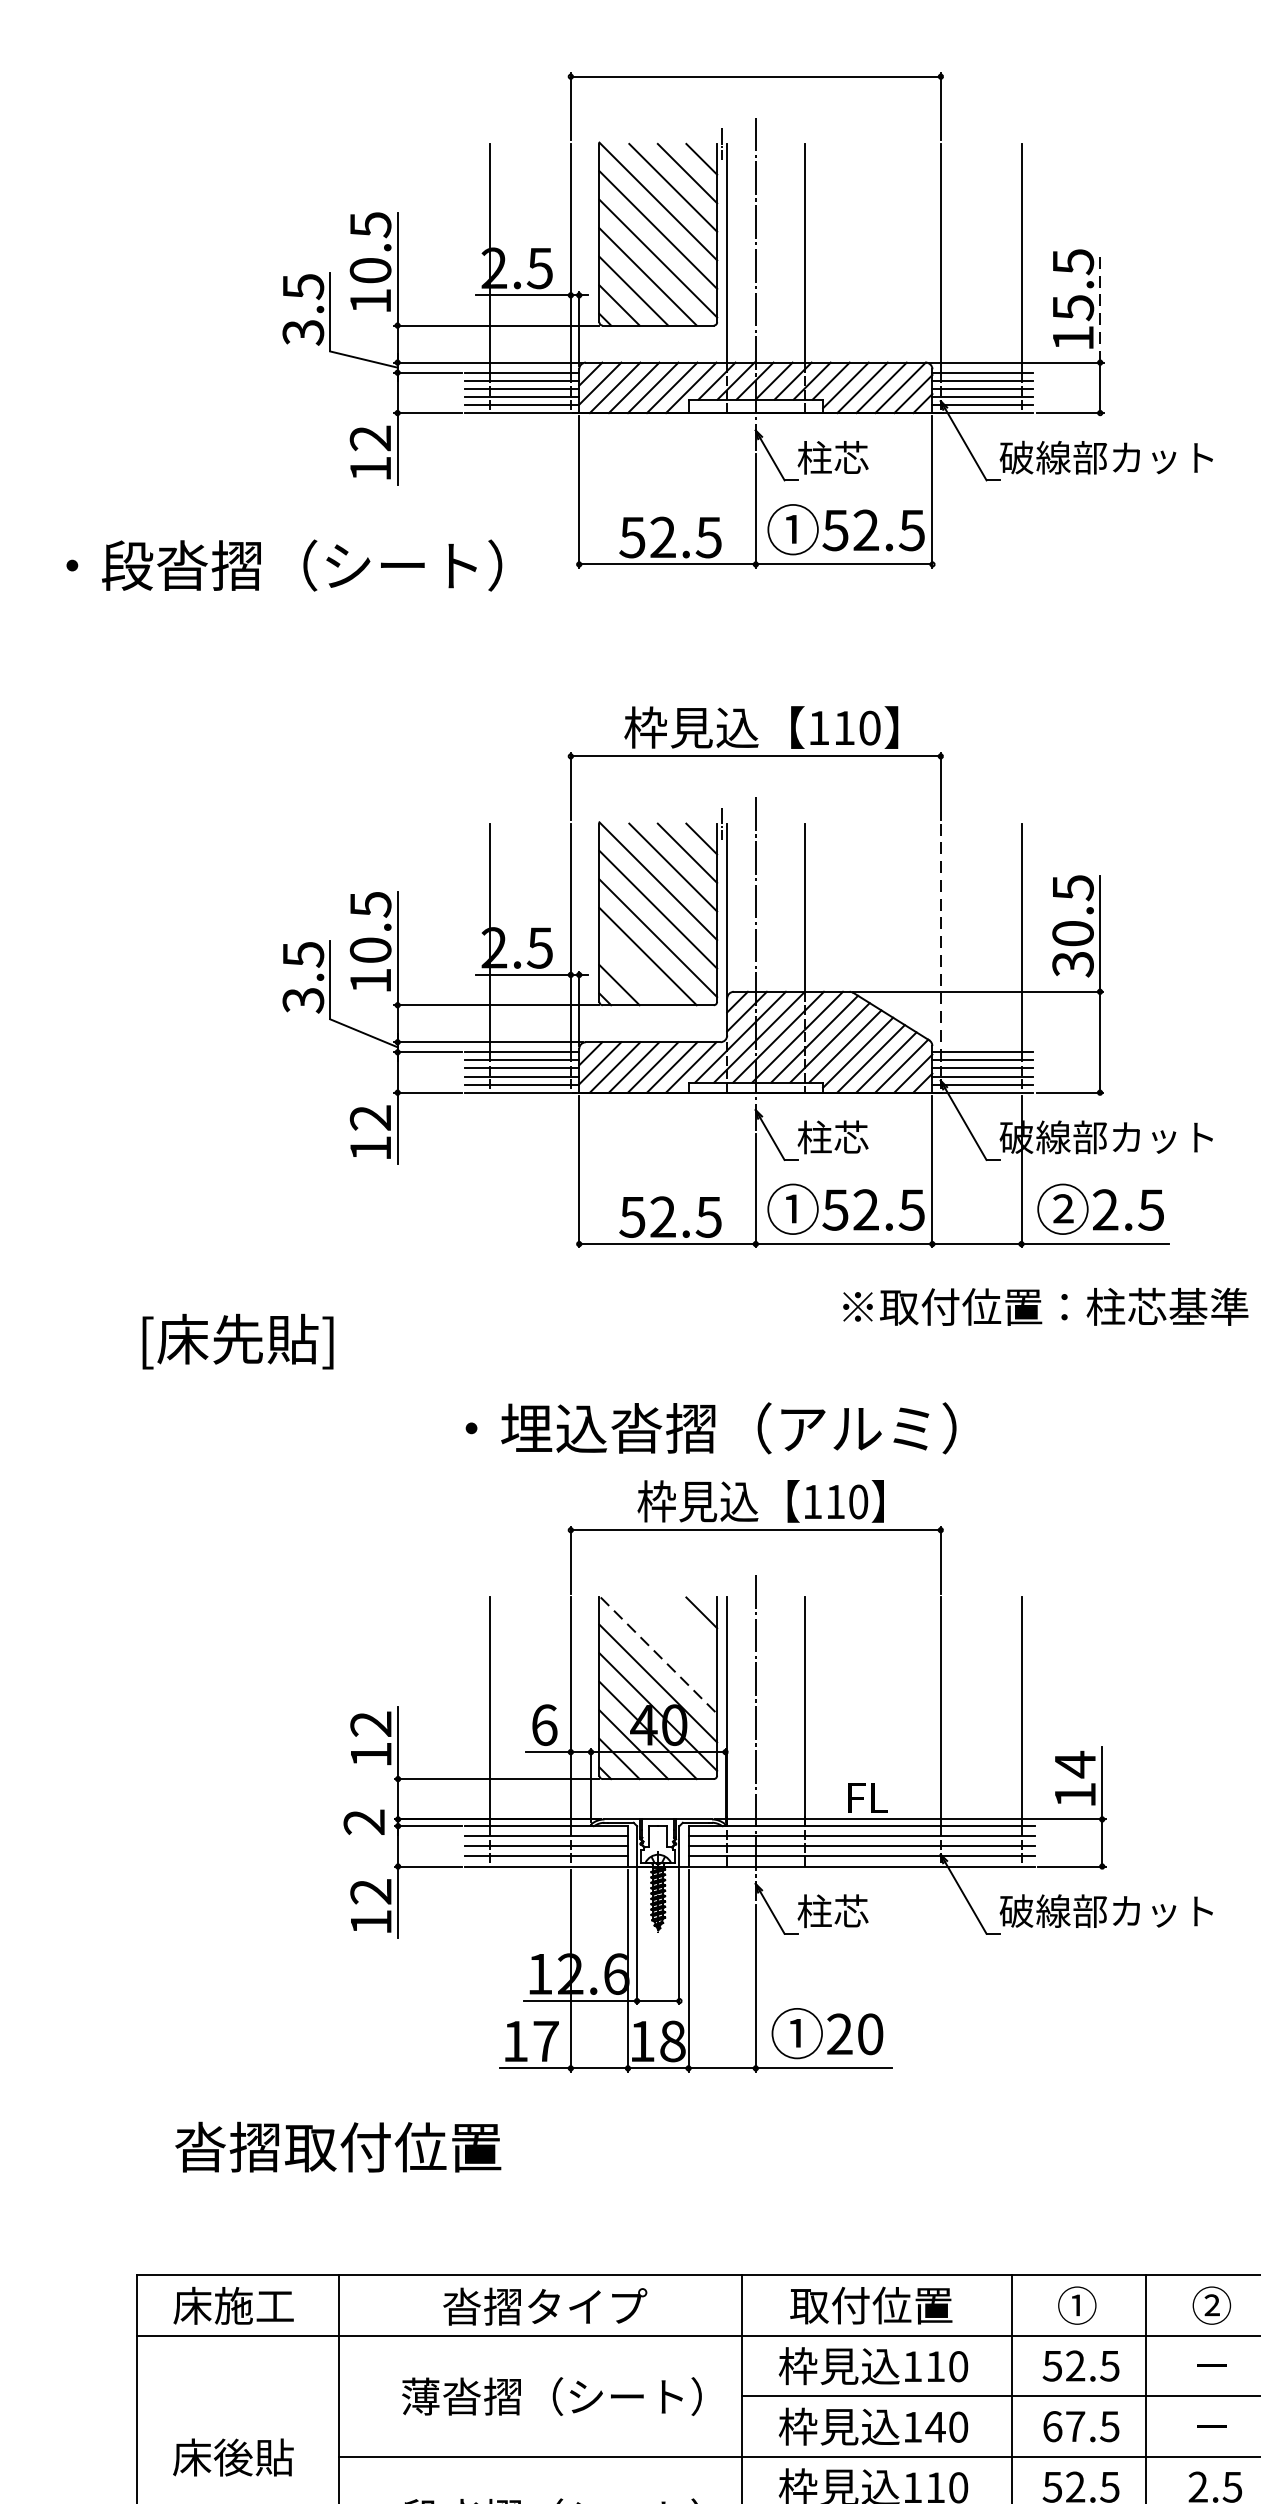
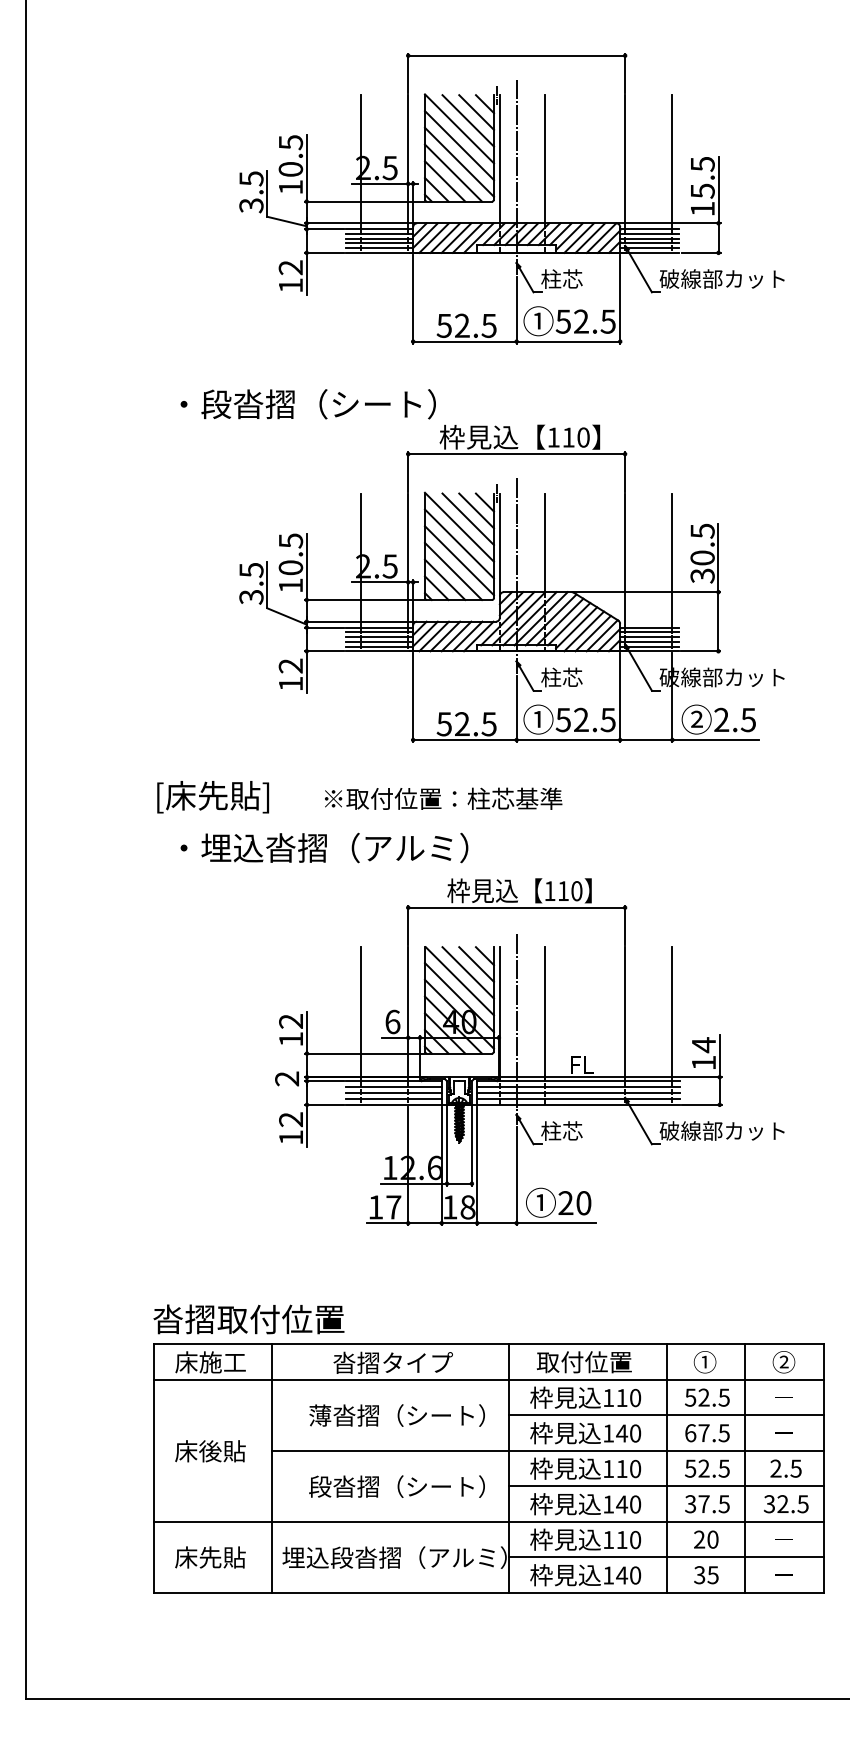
line: (1100, 304) -> (718, 189), dashed -> solid
text: (282, 565) -> (307, 404), moved
line: (941, 939) -> (625, 561), dashed -> solid
line: (634, 970) -> (445, 579), added
text: (1045, 1306) -> (443, 798), moved
text: (711, 1427) -> (324, 847), moved
line: (687, 1627) -> (476, 964), added
line: (671, 1640) -> (467, 972), added
line: (659, 1656) -> (460, 981), dashed -> solid
text: (337, 2147) -> (248, 1319), moved

